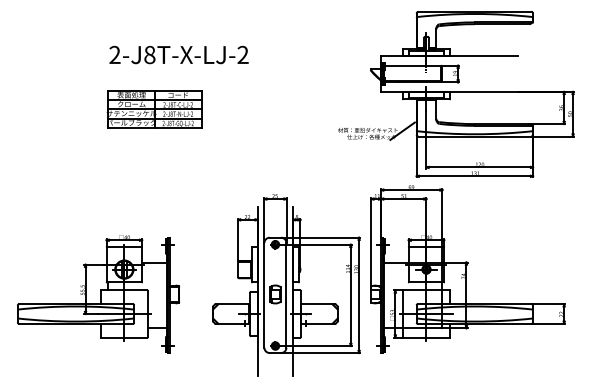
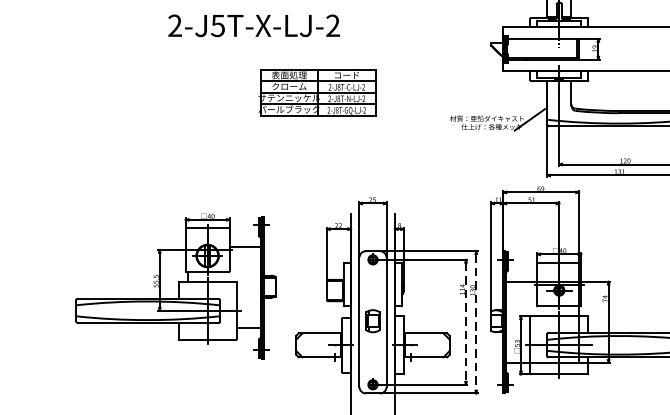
text: (149, 54) -> (217, 25), 2-J8T-X-LJ-2 -> 2-J5T-X-LJ-2
part: (154, 109) -> (317, 93), moved
part: (98, 294) -> (175, 286), moved
line: (350, 295) -> (465, 322), solid -> dashed
line: (359, 295) -> (476, 322), solid -> dashed

